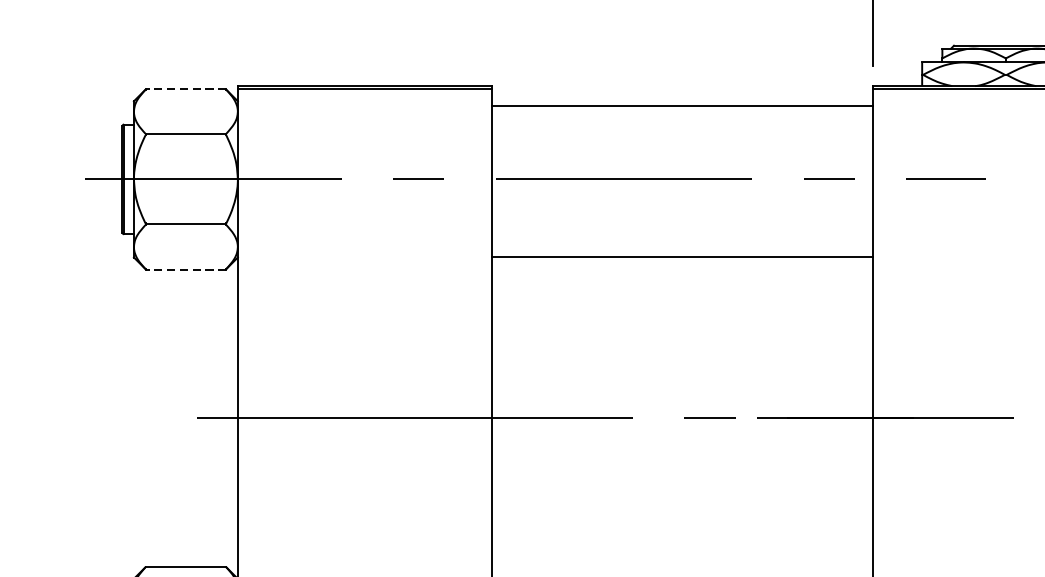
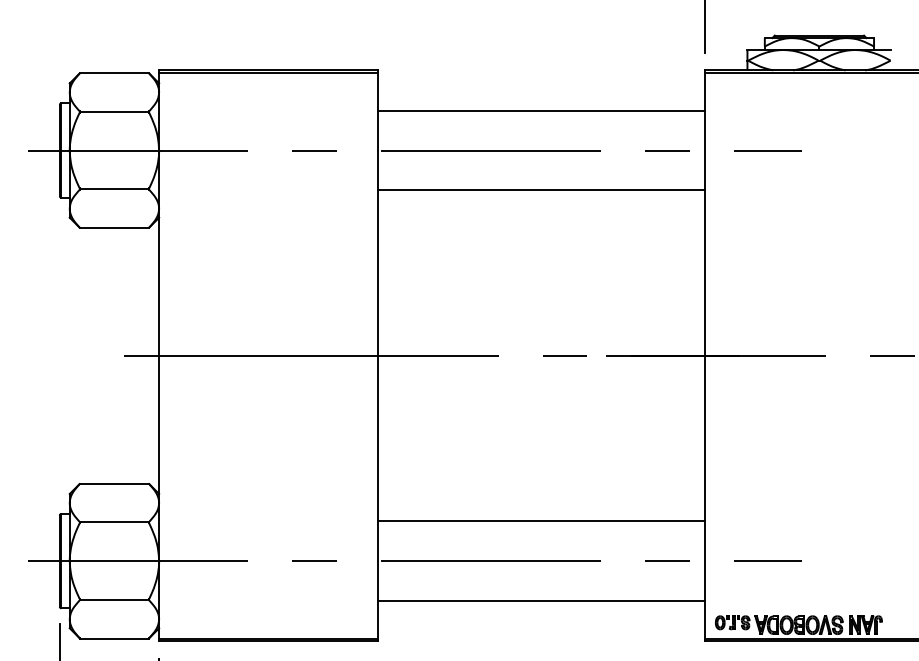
line: (185, 89) -> (114, 73), dashed -> solid
line: (682, 106) -> (541, 110), moved
line: (682, 257) -> (541, 190), moved
line: (185, 270) -> (114, 228), dashed -> solid

